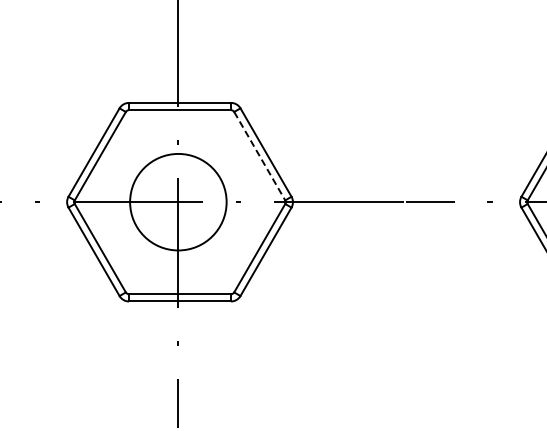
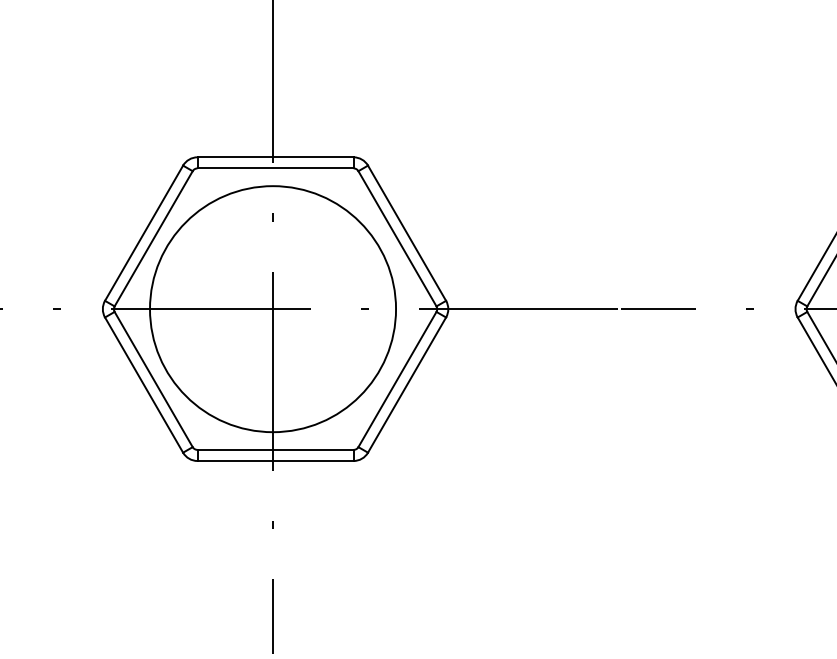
line: (259, 156) -> (397, 239), dashed -> solid
circle: (177, 201) -> (271, 308), size x1.67

